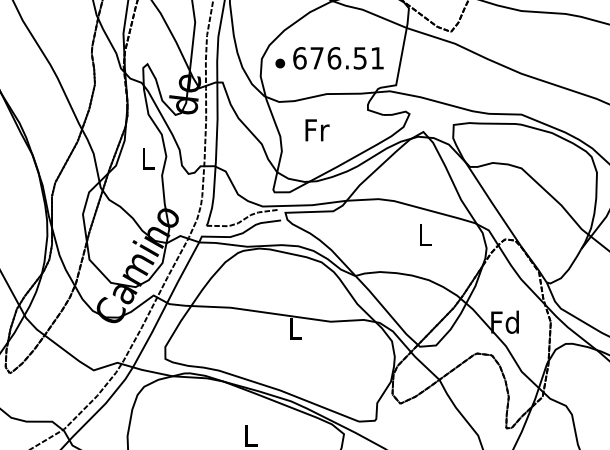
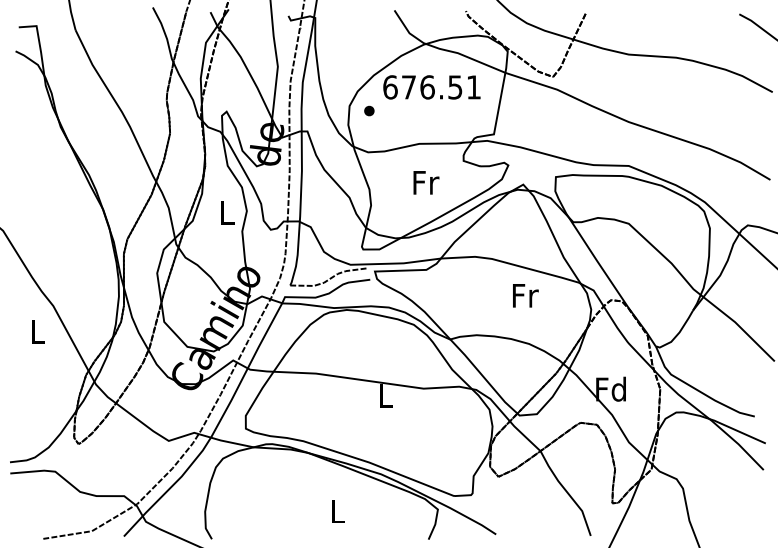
text: (338, 58) -> (431, 87), moved
text: (317, 130) -> (426, 182), moved
text: (425, 235) -> (525, 295), L -> Fr

